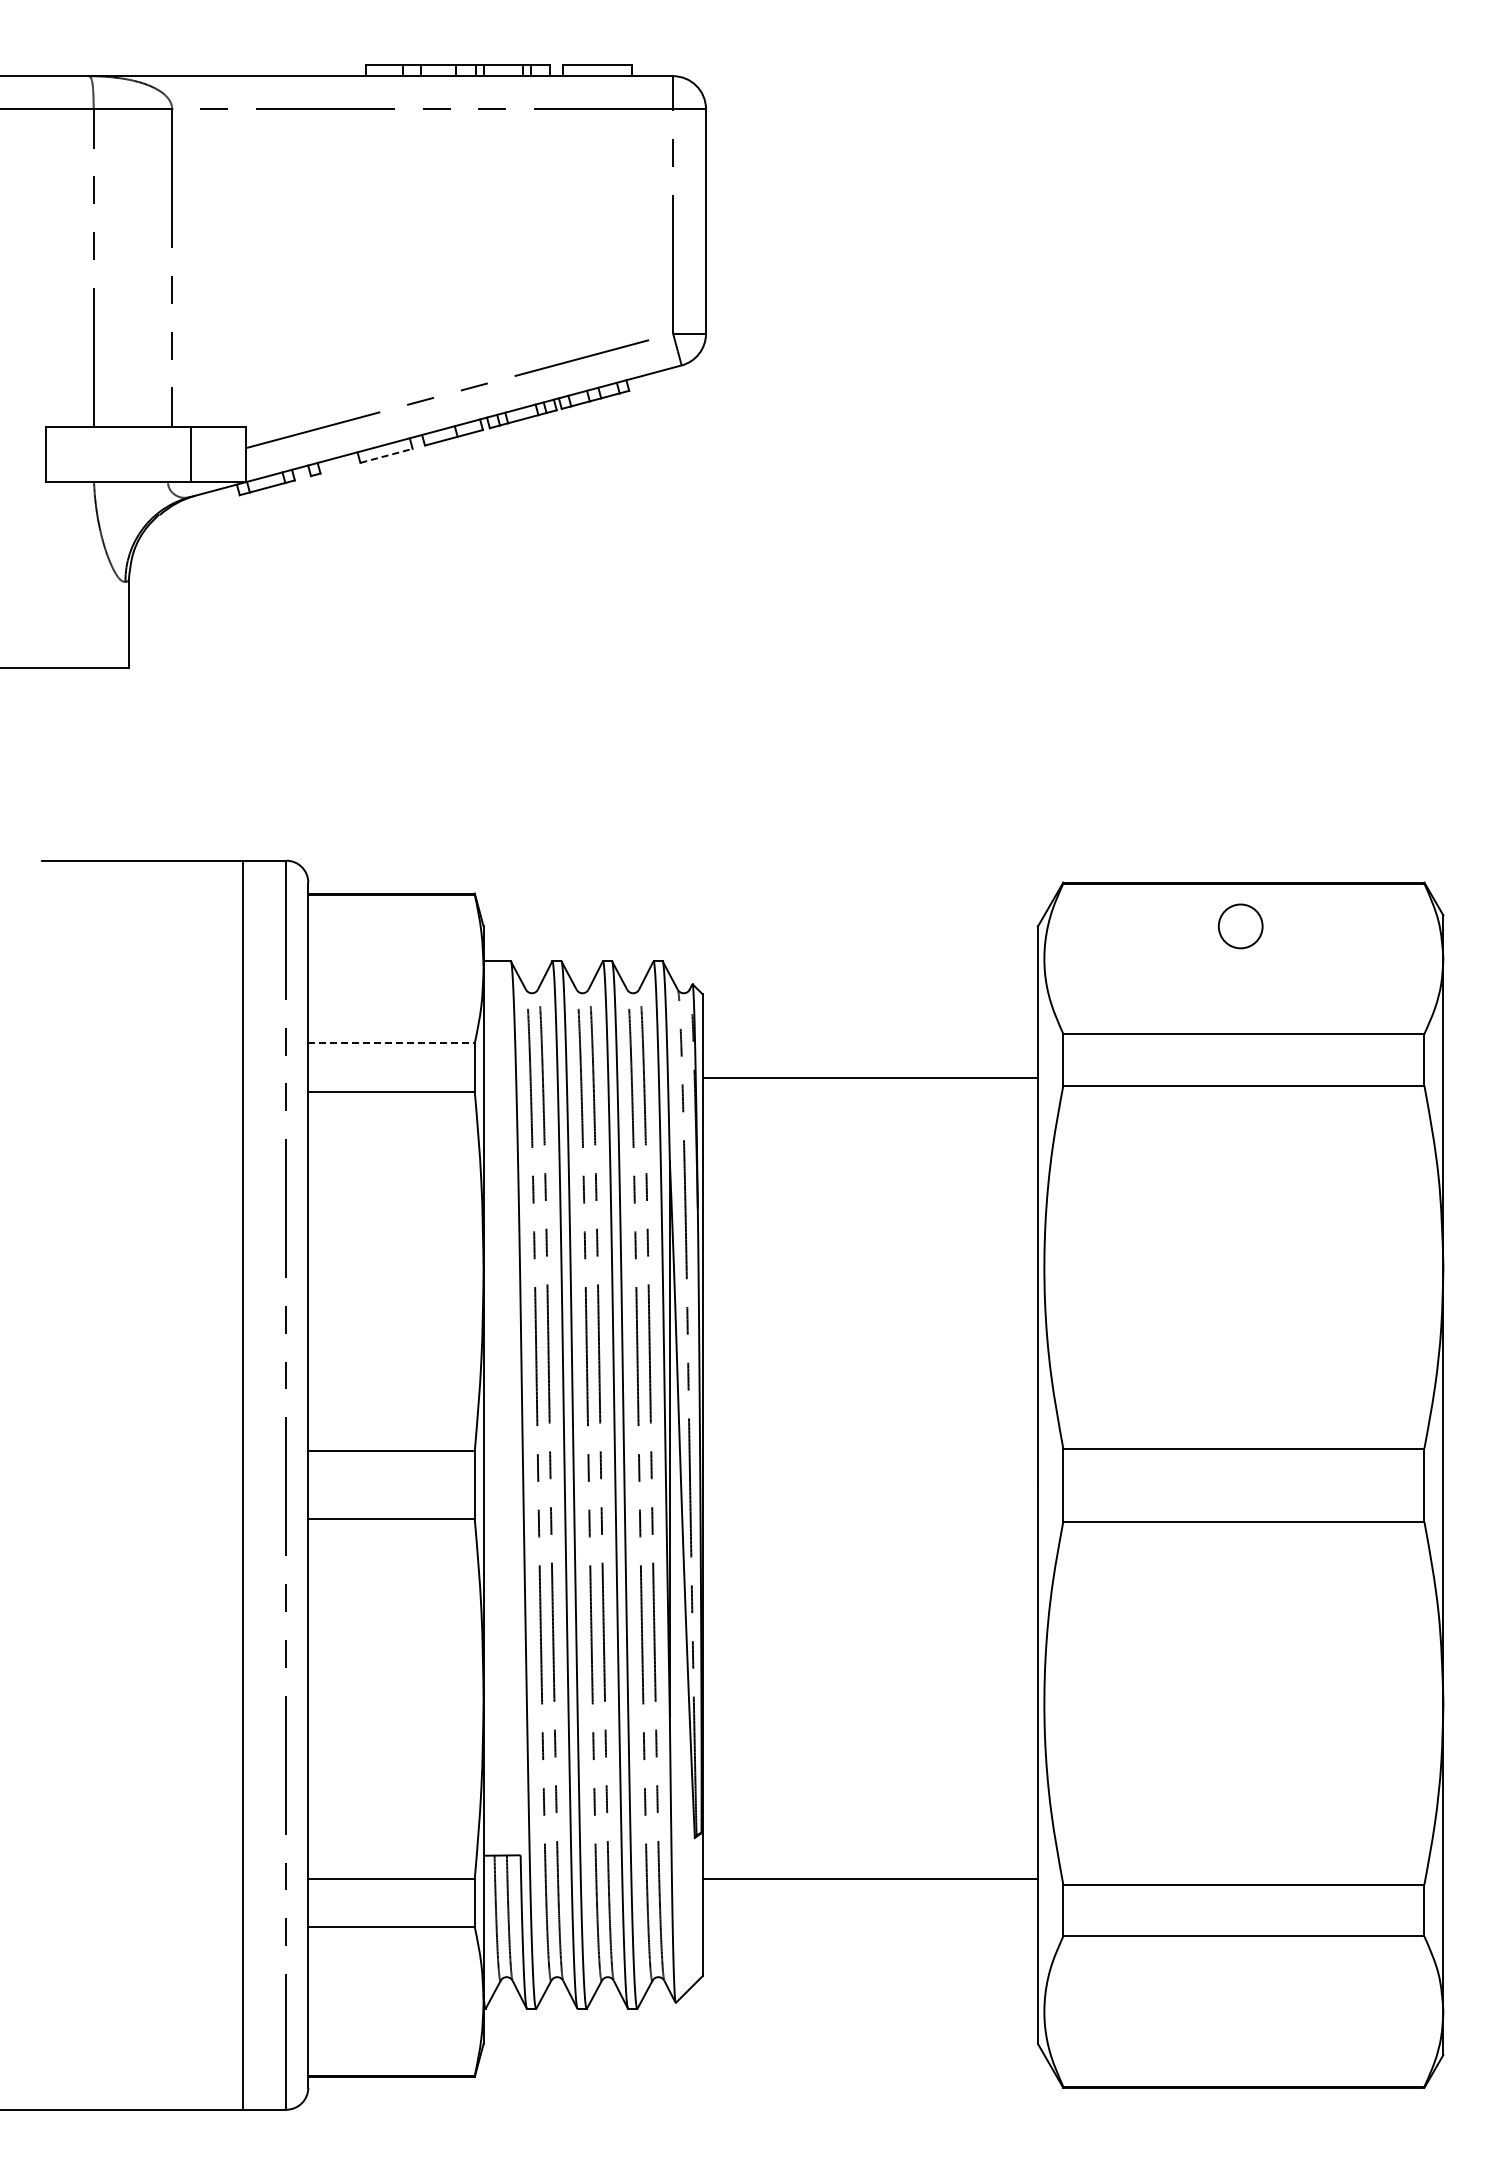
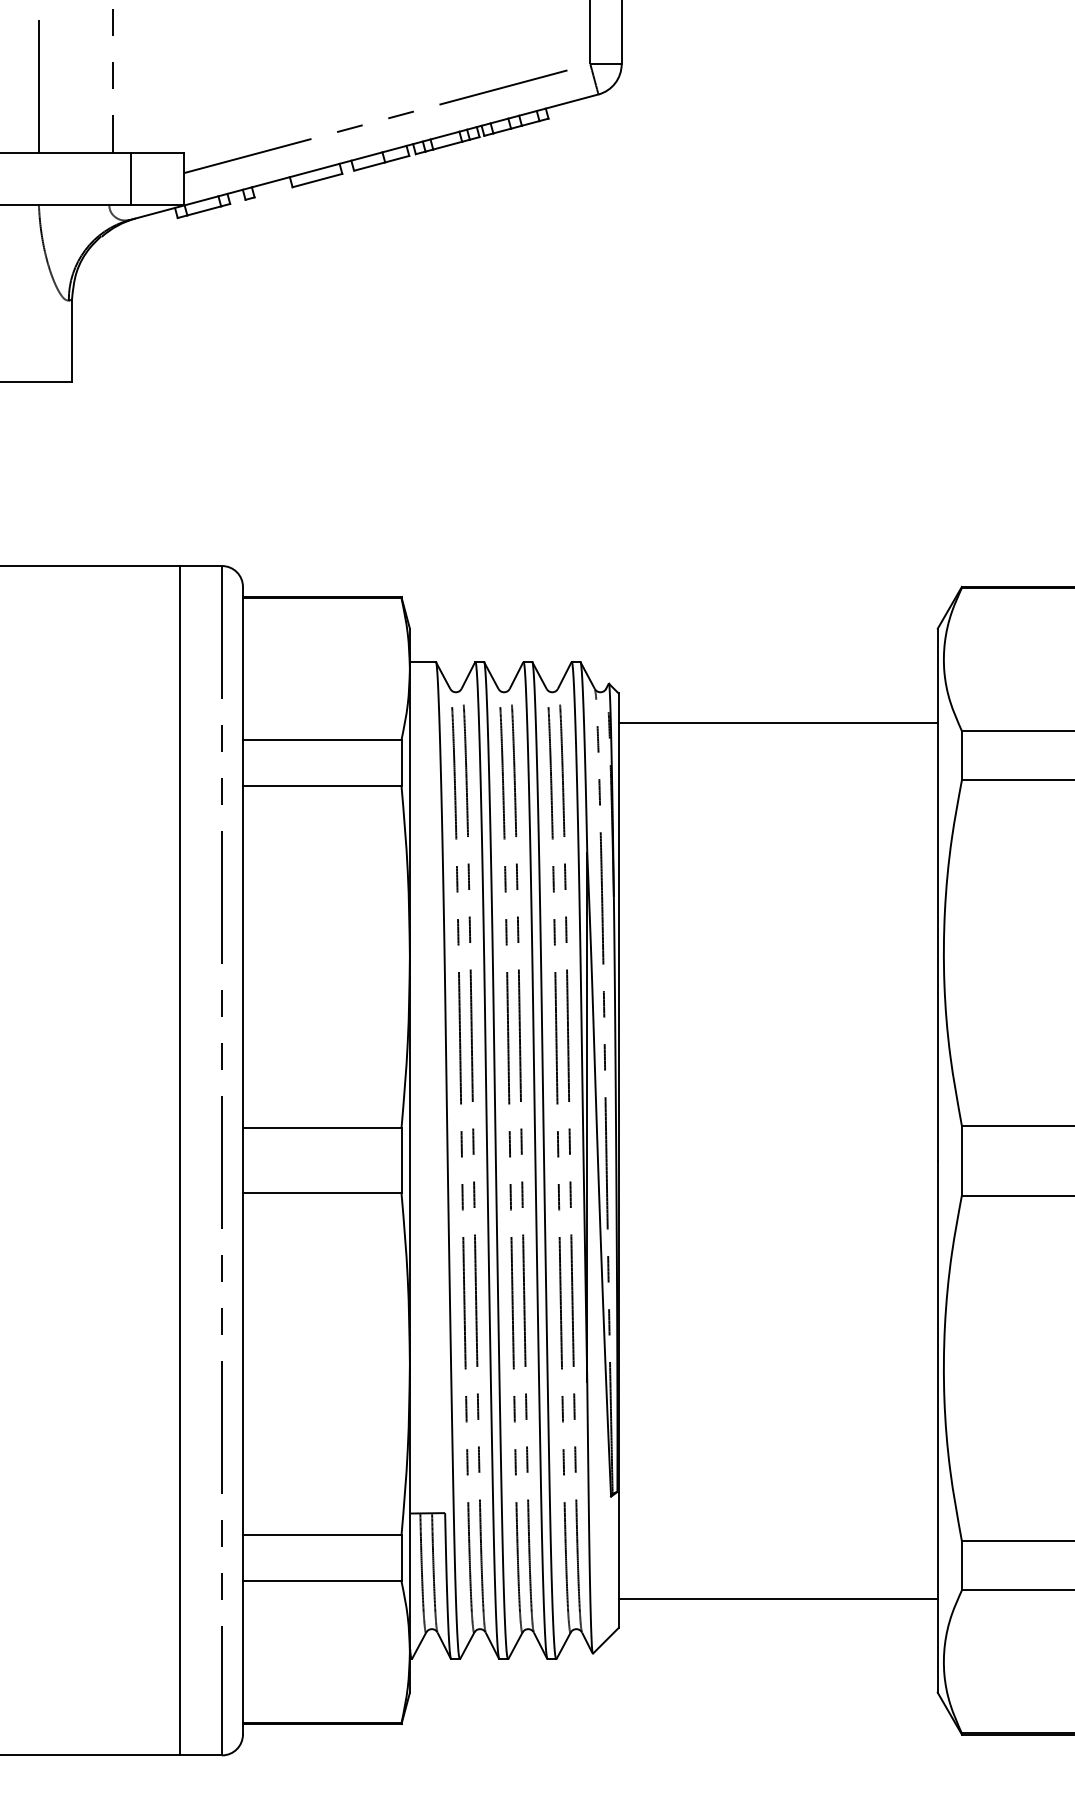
line: (387, 455) -> (318, 180), dashed -> solid
line: (392, 1043) -> (323, 740), dashed -> solid
line: (870, 1078) -> (778, 722), moved
line: (870, 1879) -> (778, 1599), moved

